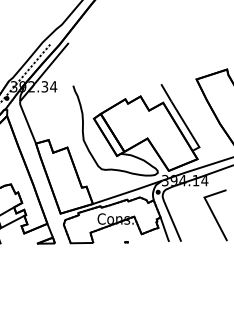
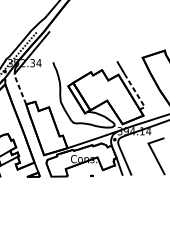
line: (27, 121) -> (20, 88), solid -> dashed
line: (188, 128) -> (136, 93), solid -> dashed

